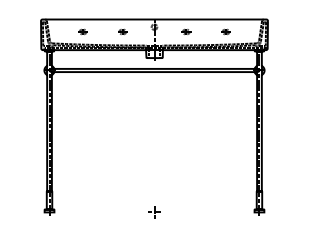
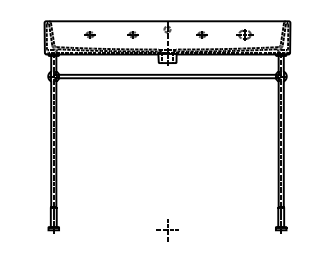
part: (225, 31) -> (244, 34), size x1.6
part: (154, 211) -> (167, 229), size x1.6

